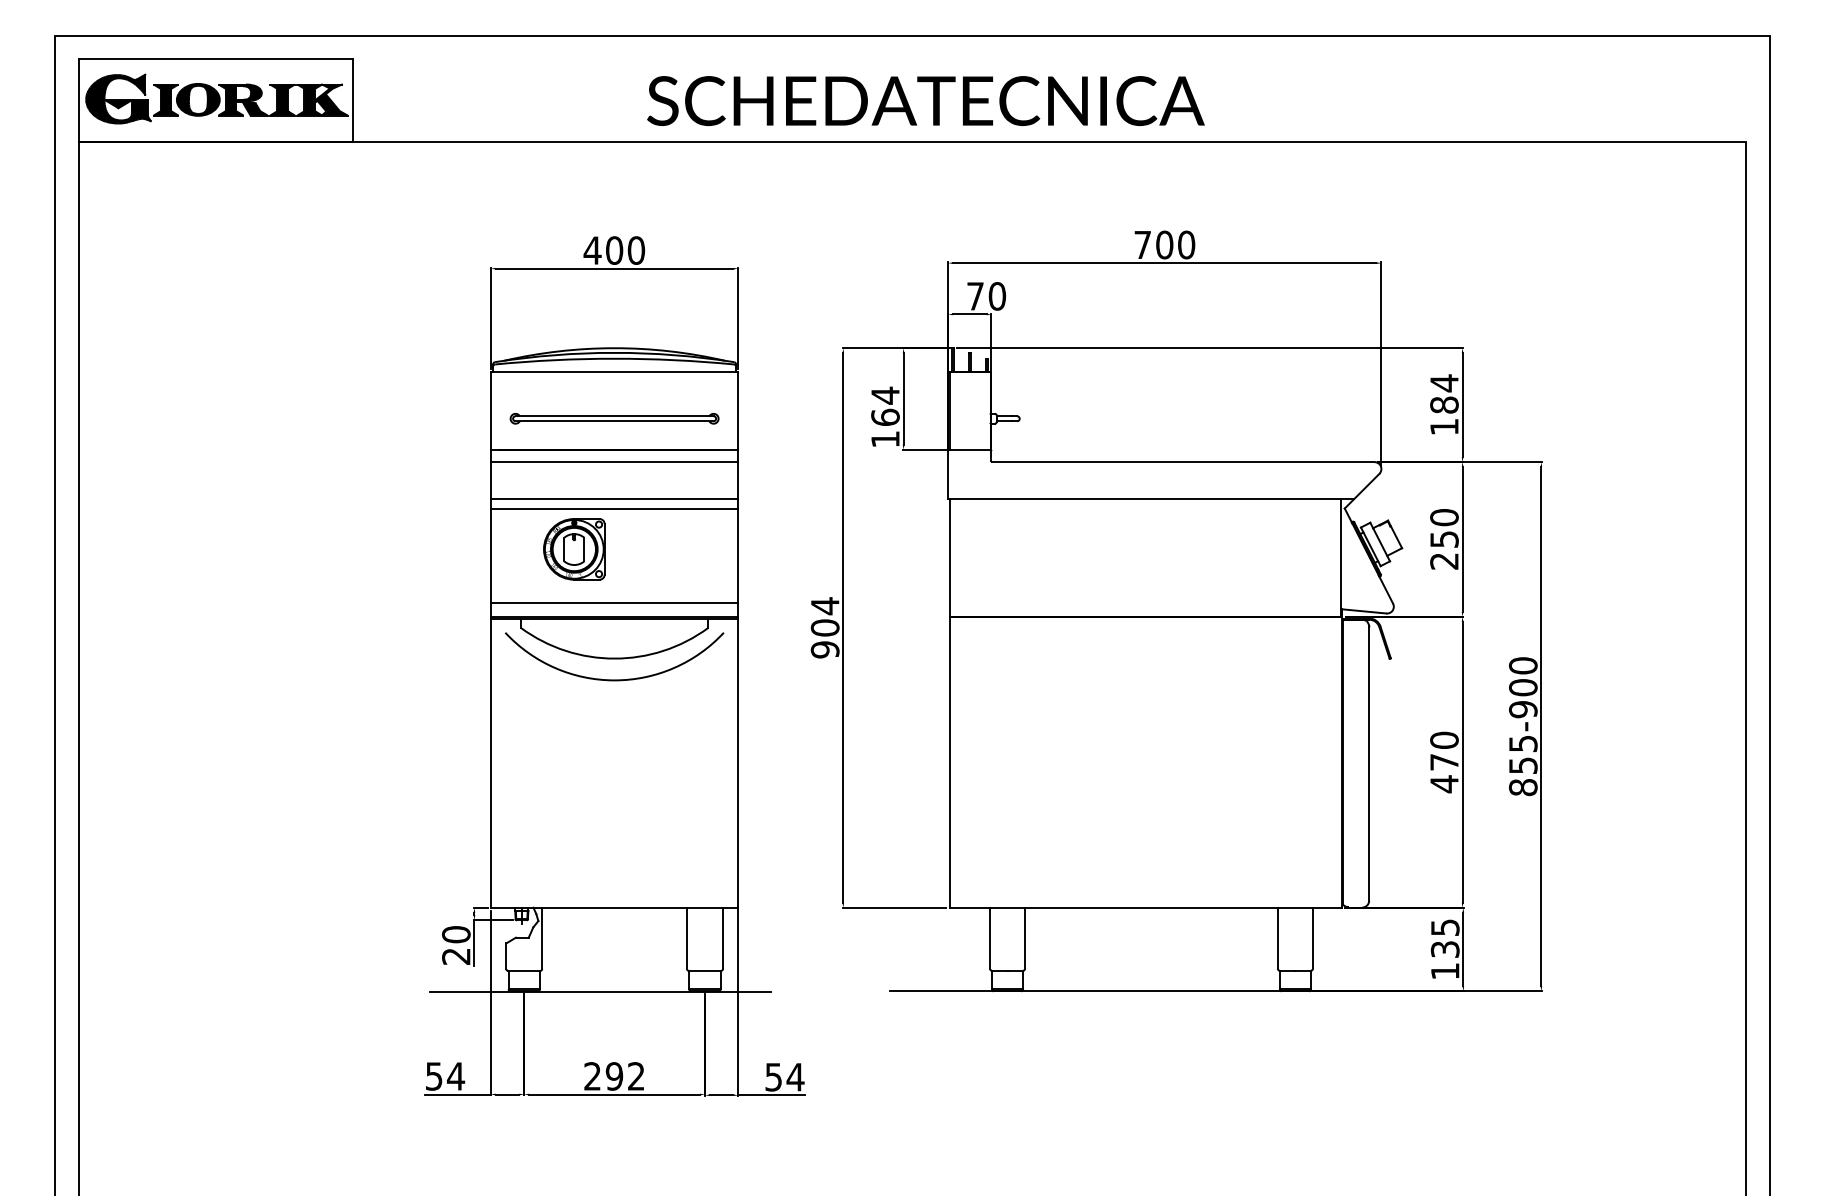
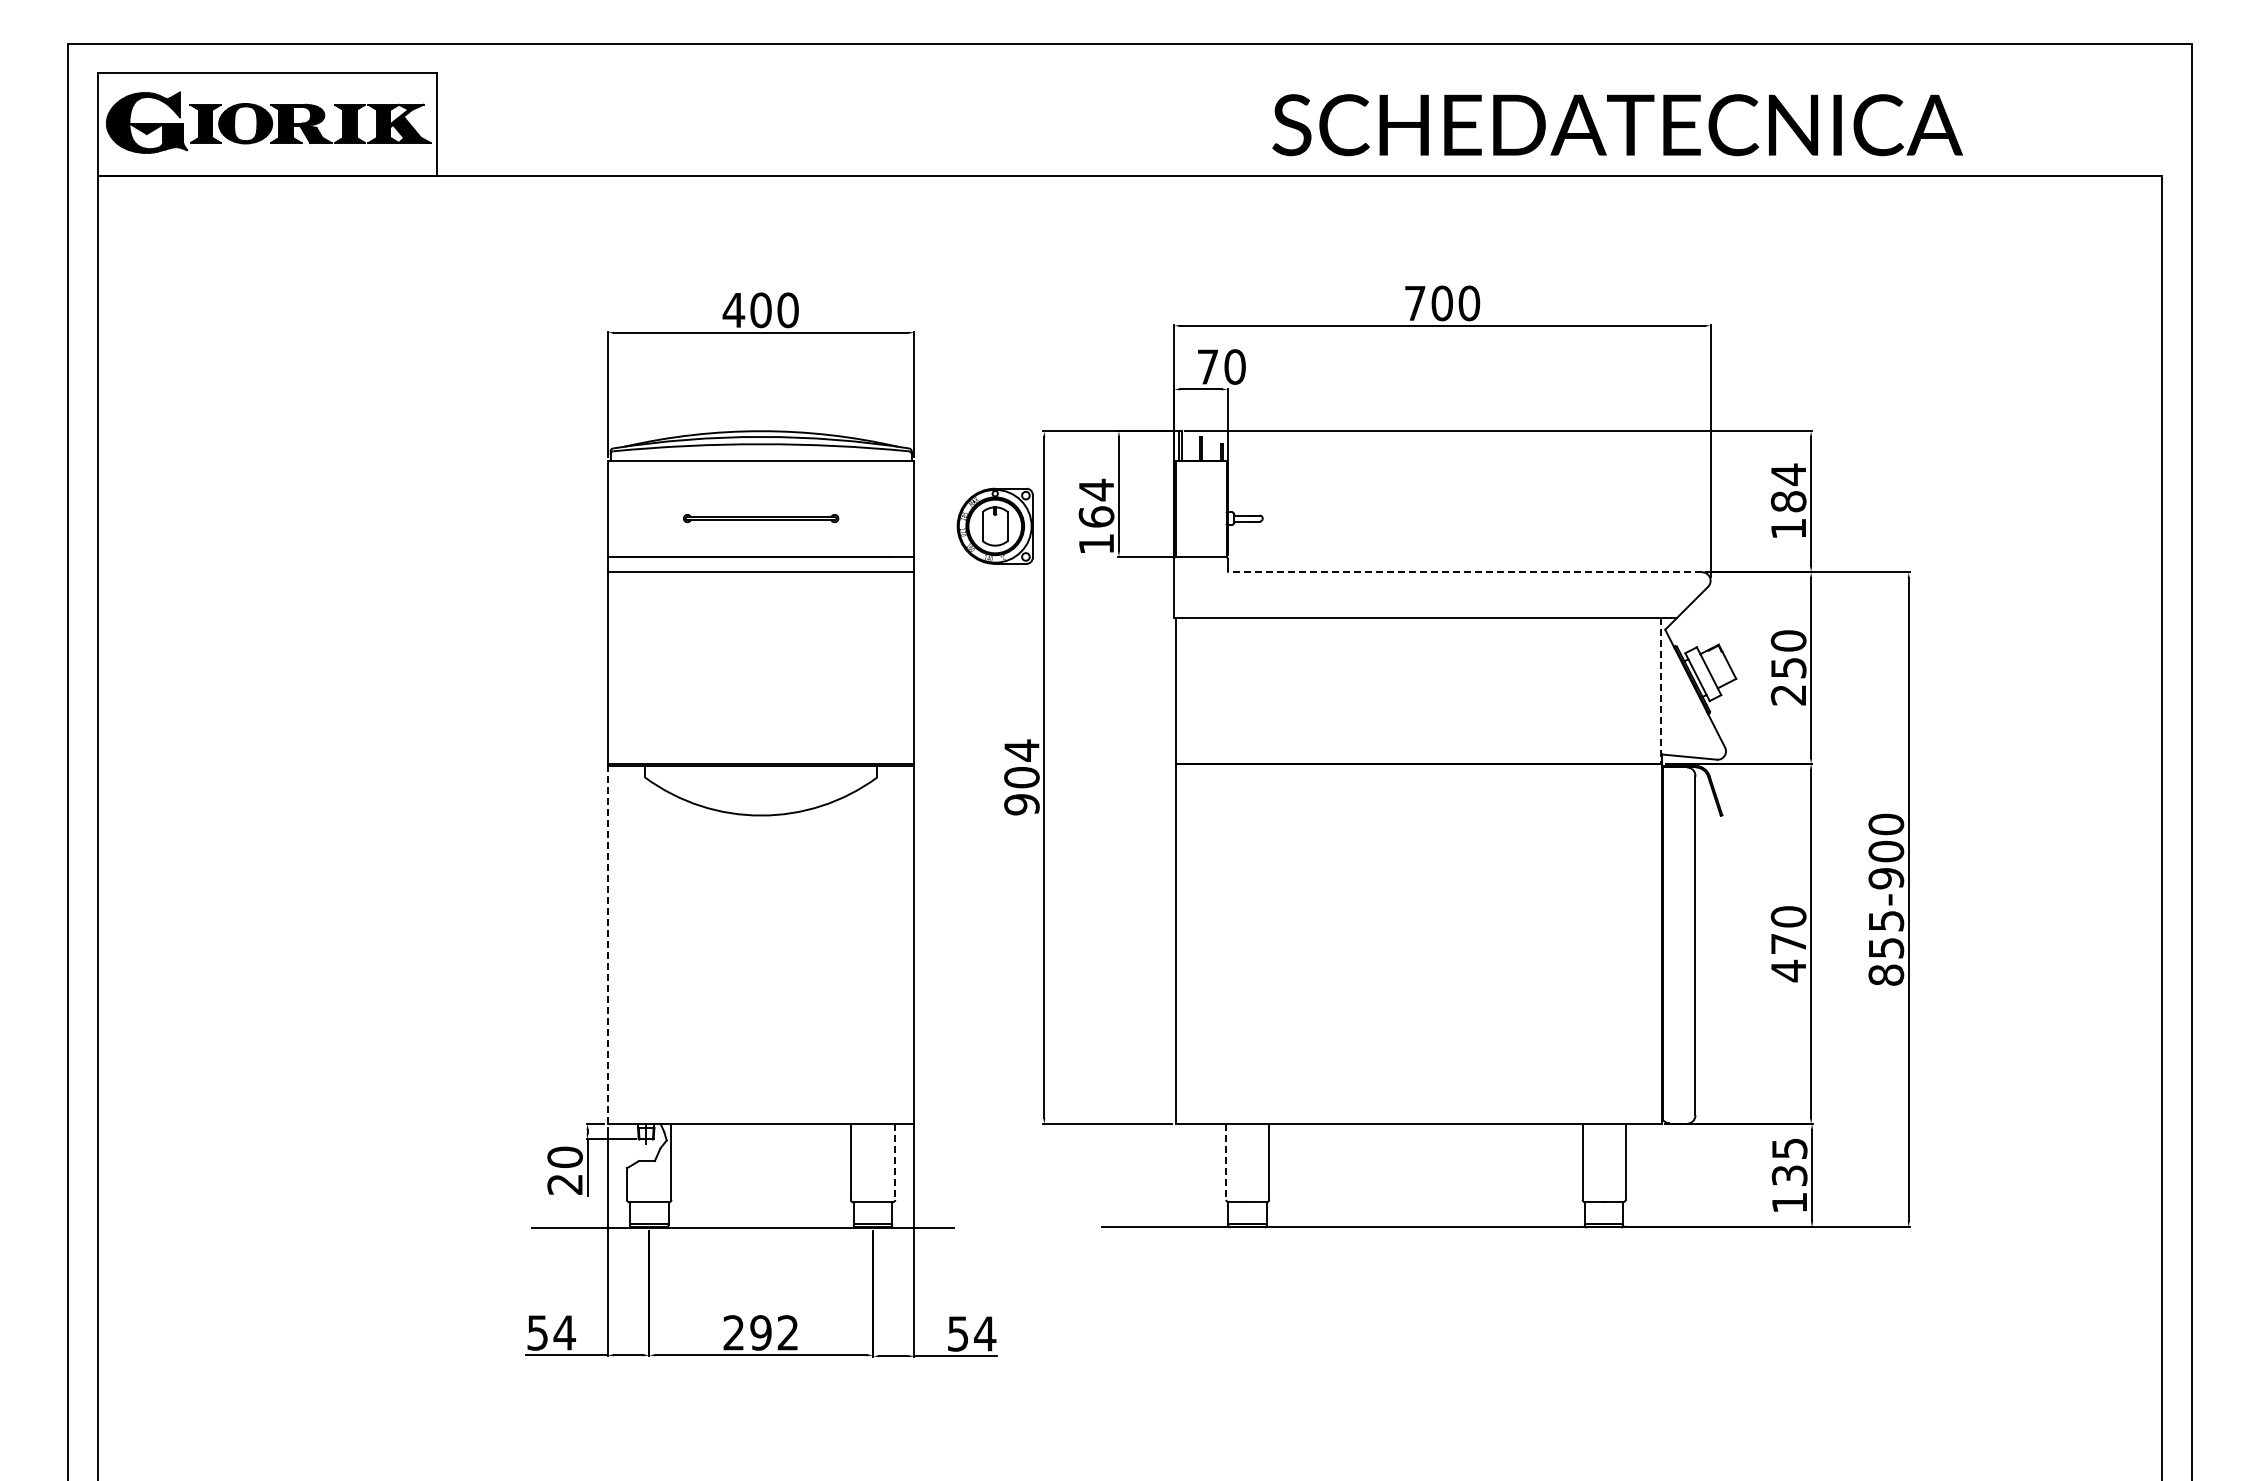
text: (925, 101) -> (1617, 125), moved
part: (614, 418) -> (760, 518), size x0.6
line: (1183, 462) -> (1465, 572), solid -> dashed
line: (614, 499) -> (761, 618), removed
line: (614, 508) -> (761, 629), removed
part: (573, 548) -> (994, 525), moved
line: (1340, 558) -> (1660, 691), solid -> dashed
line: (614, 603) -> (761, 747), removed
arc: (614, 679) -> (760, 841), removed
line: (491, 761) -> (608, 943), solid -> dashed
line: (723, 937) -> (895, 1161), solid -> dashed
line: (990, 937) -> (1226, 1161), solid -> dashed

